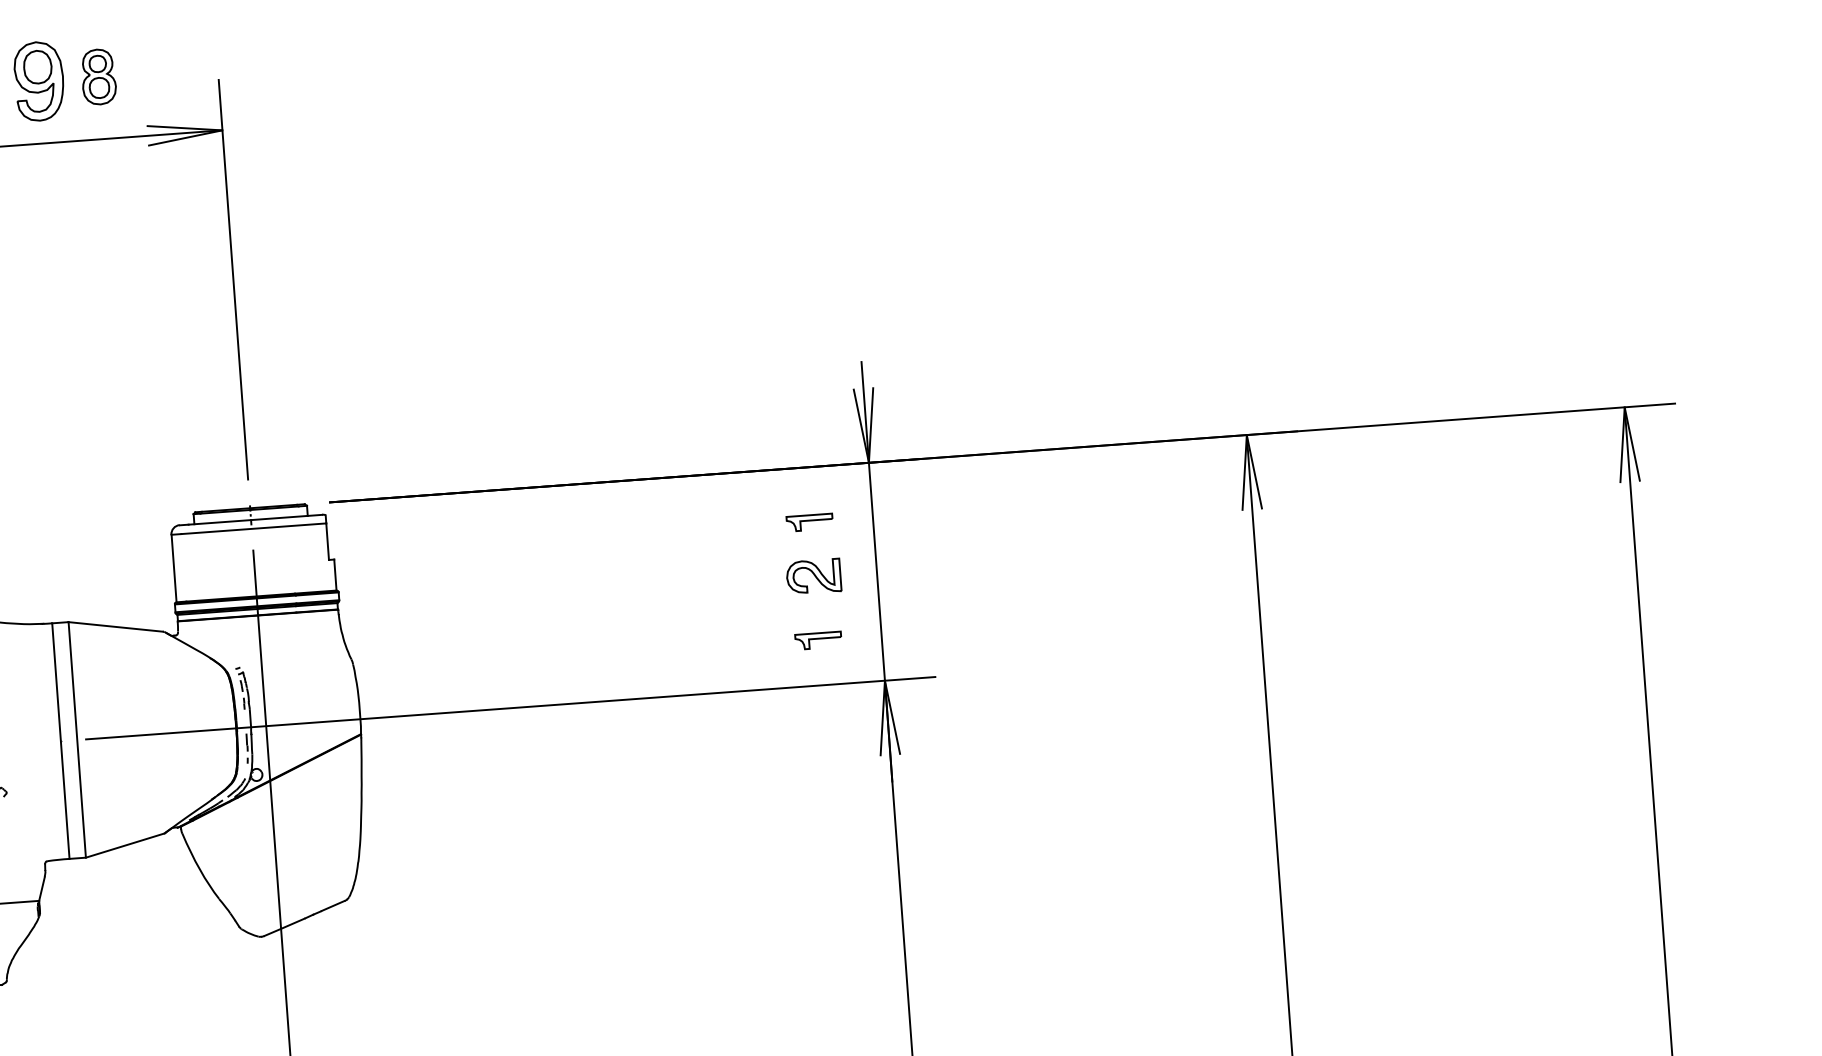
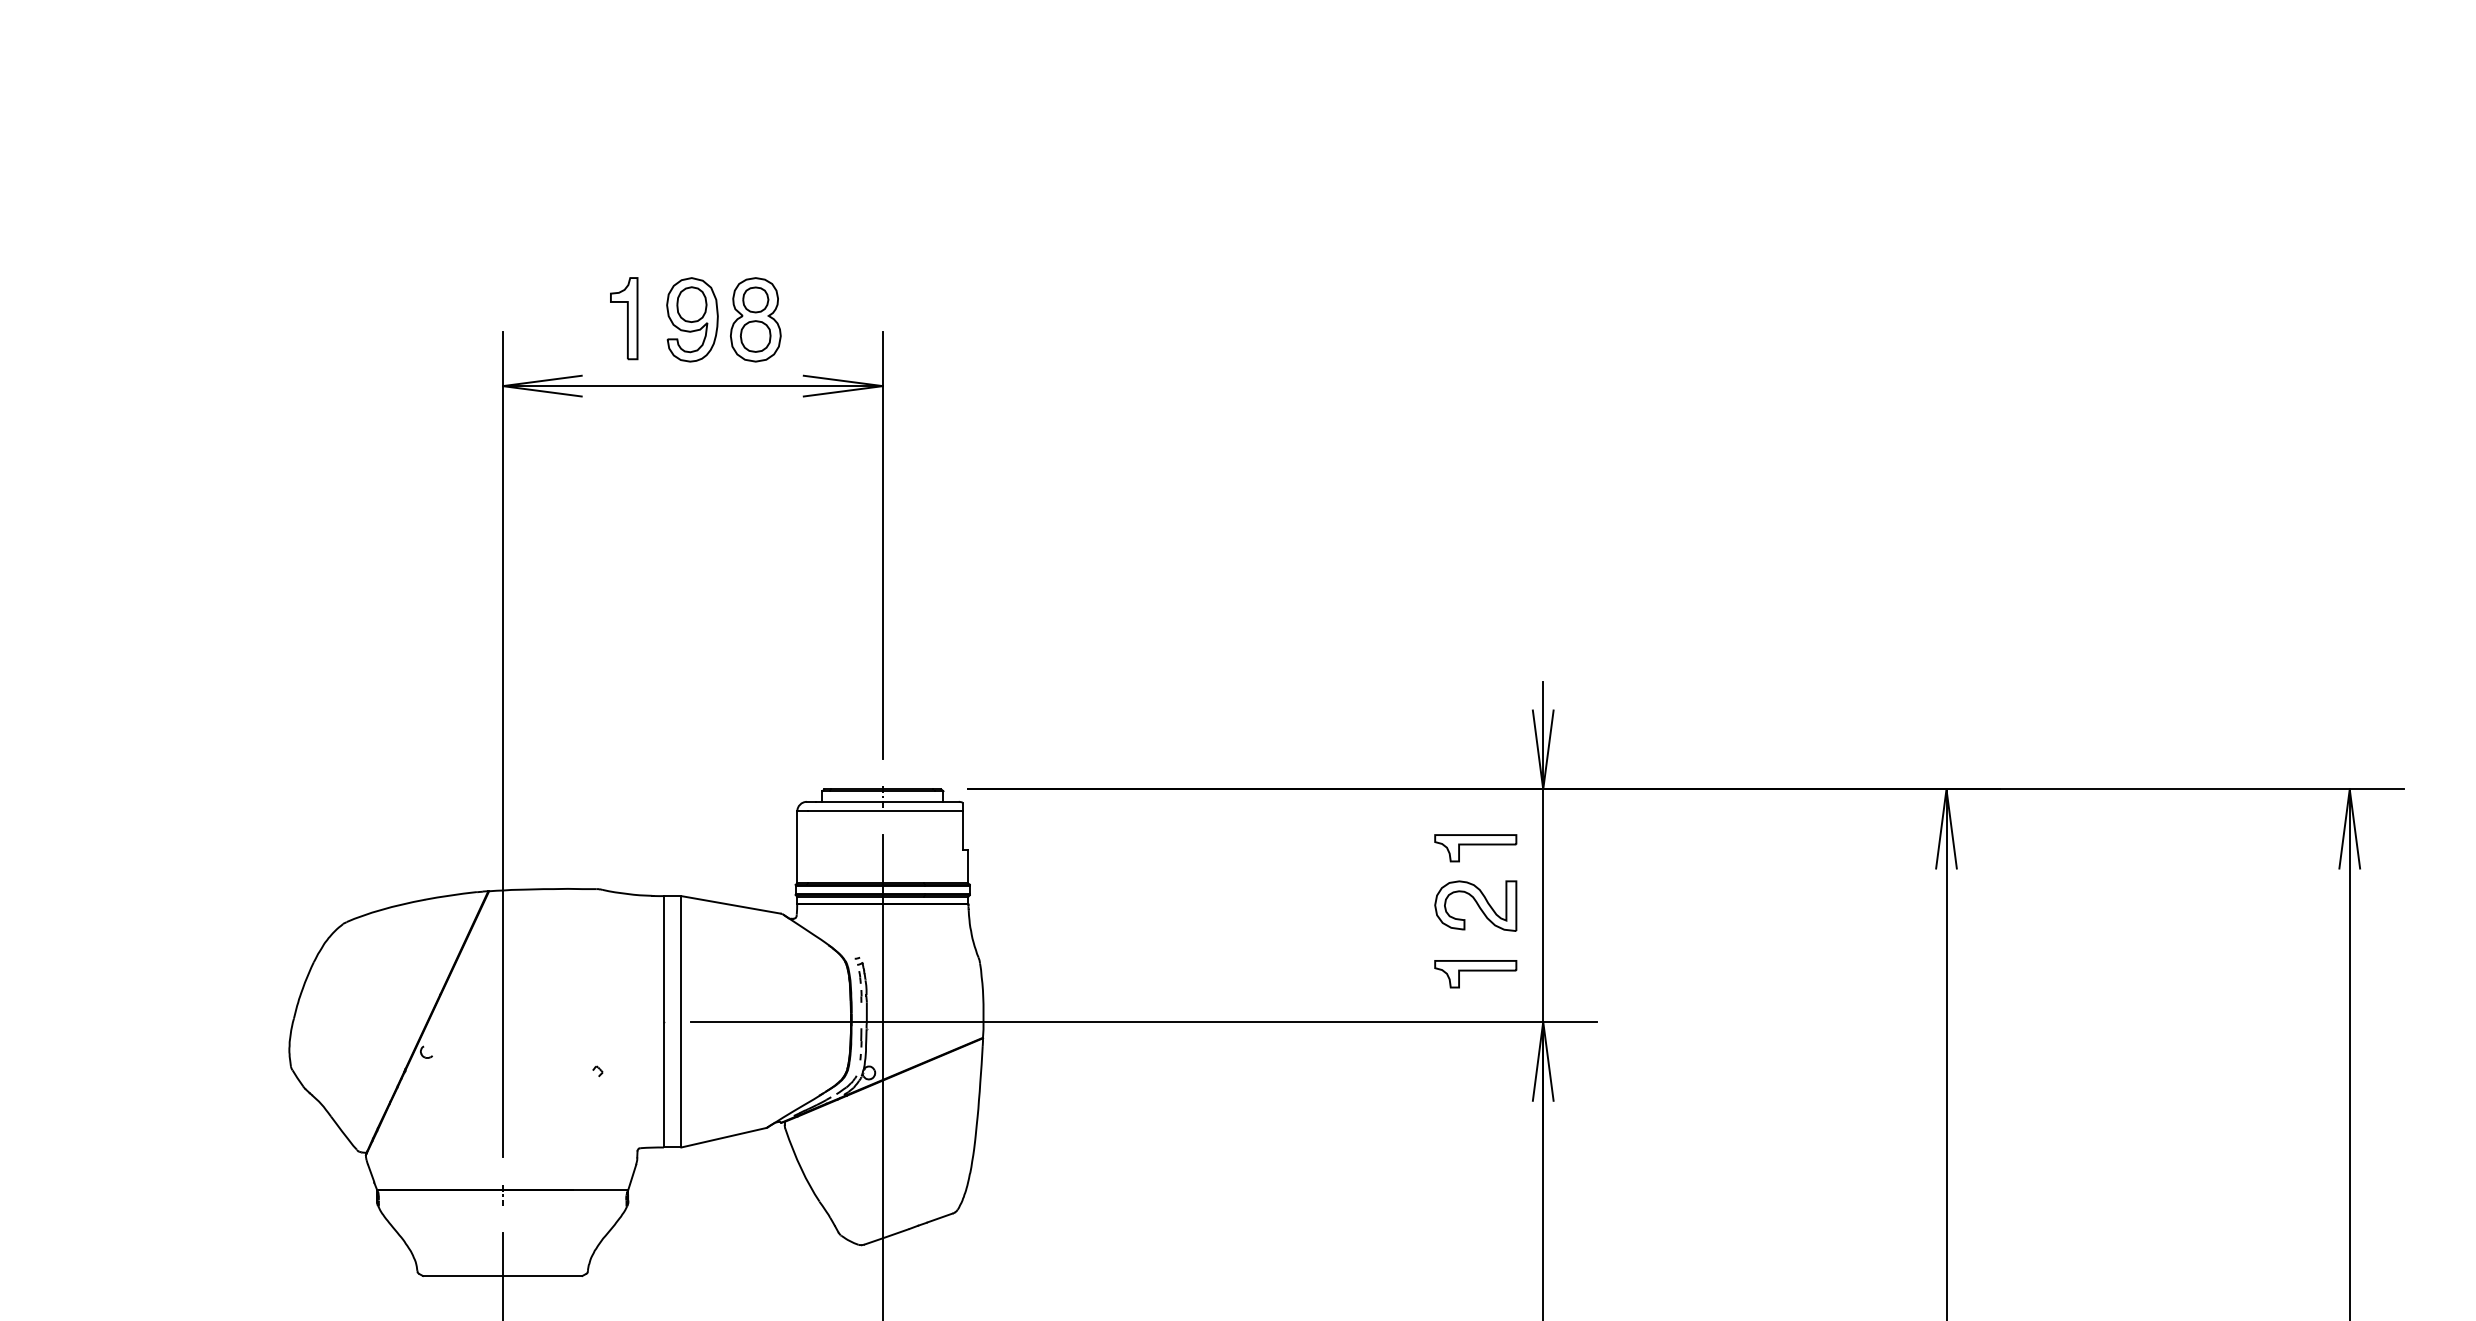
part: (98, 76) -> (755, 319), size x1.43
part: (809, 522) -> (1475, 848), size x1.67
part: (813, 576) -> (1475, 905), size x1.43
part: (818, 640) -> (1475, 974), size x1.67

